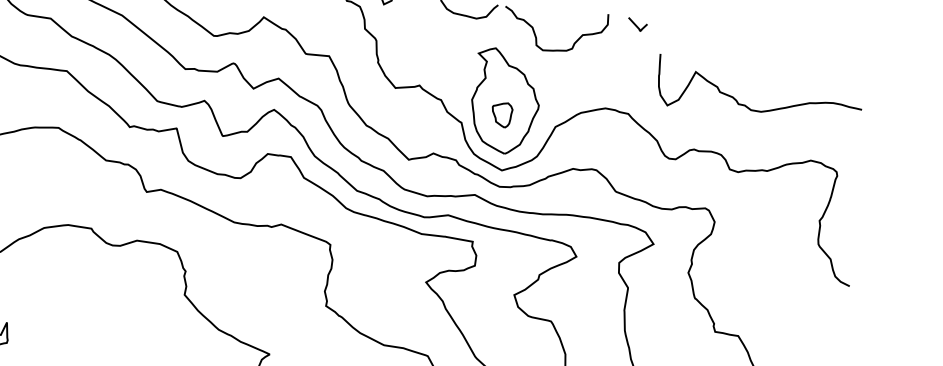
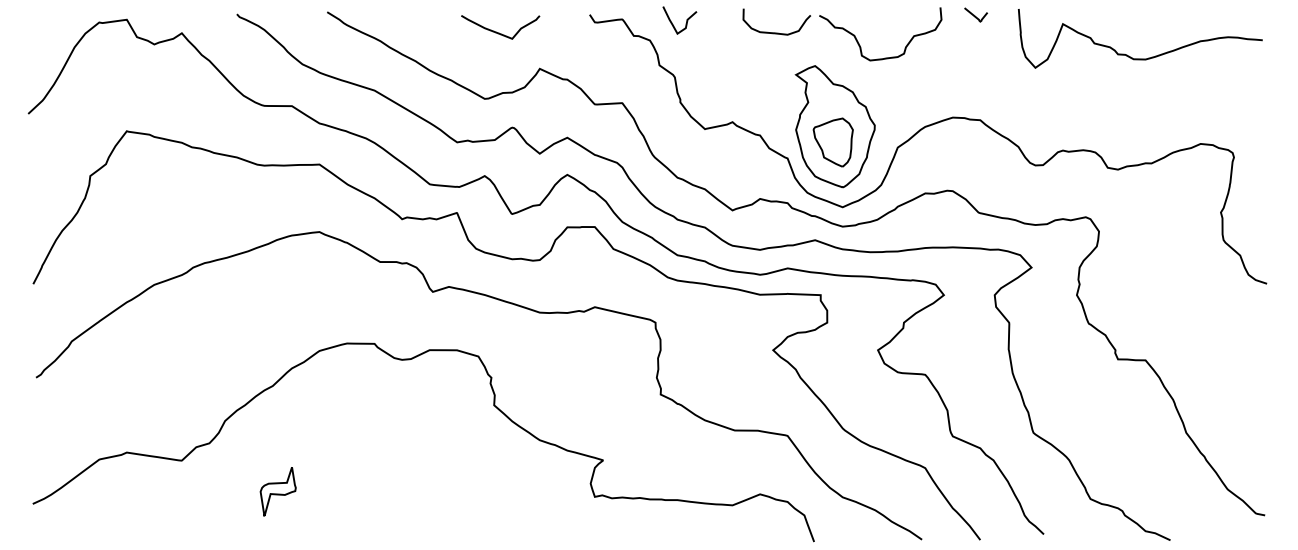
curve: (756, 110) -> (1140, 58), moved
part: (501, 114) -> (832, 142), size x1.67

